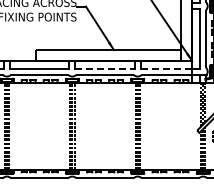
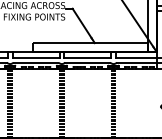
line: (105, 68) -> (88, 57), dashed -> solid
line: (166, 68) -> (136, 57), dashed -> solid

